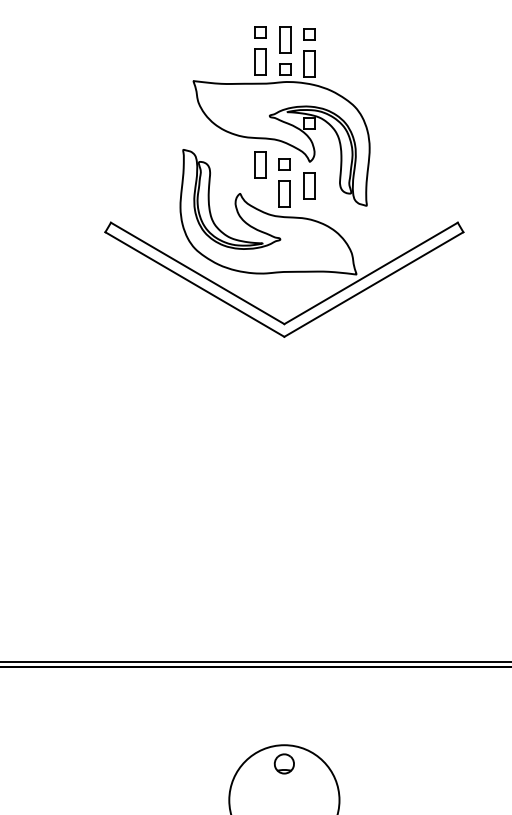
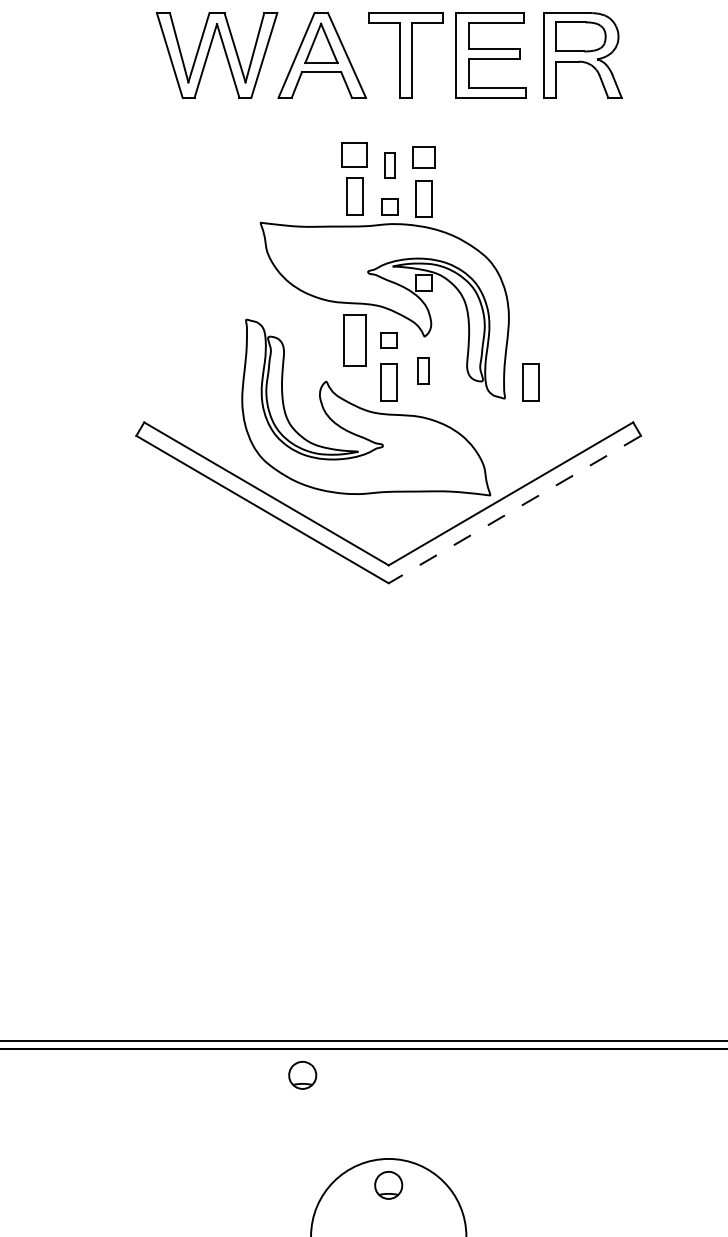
part: (260, 32) -> (354, 154), size x1.6
part: (309, 34) -> (423, 157), size x1.4
part: (284, 40) -> (389, 165), size x0.7
part: (260, 164) -> (354, 340), size x1.4
part: (309, 185) -> (423, 370), size x0.7
part: (384, 194) -> (530, 382), added
line: (373, 284) -> (514, 509), solid -> dashed
part: (223, 686) -> (302, 1075), added

